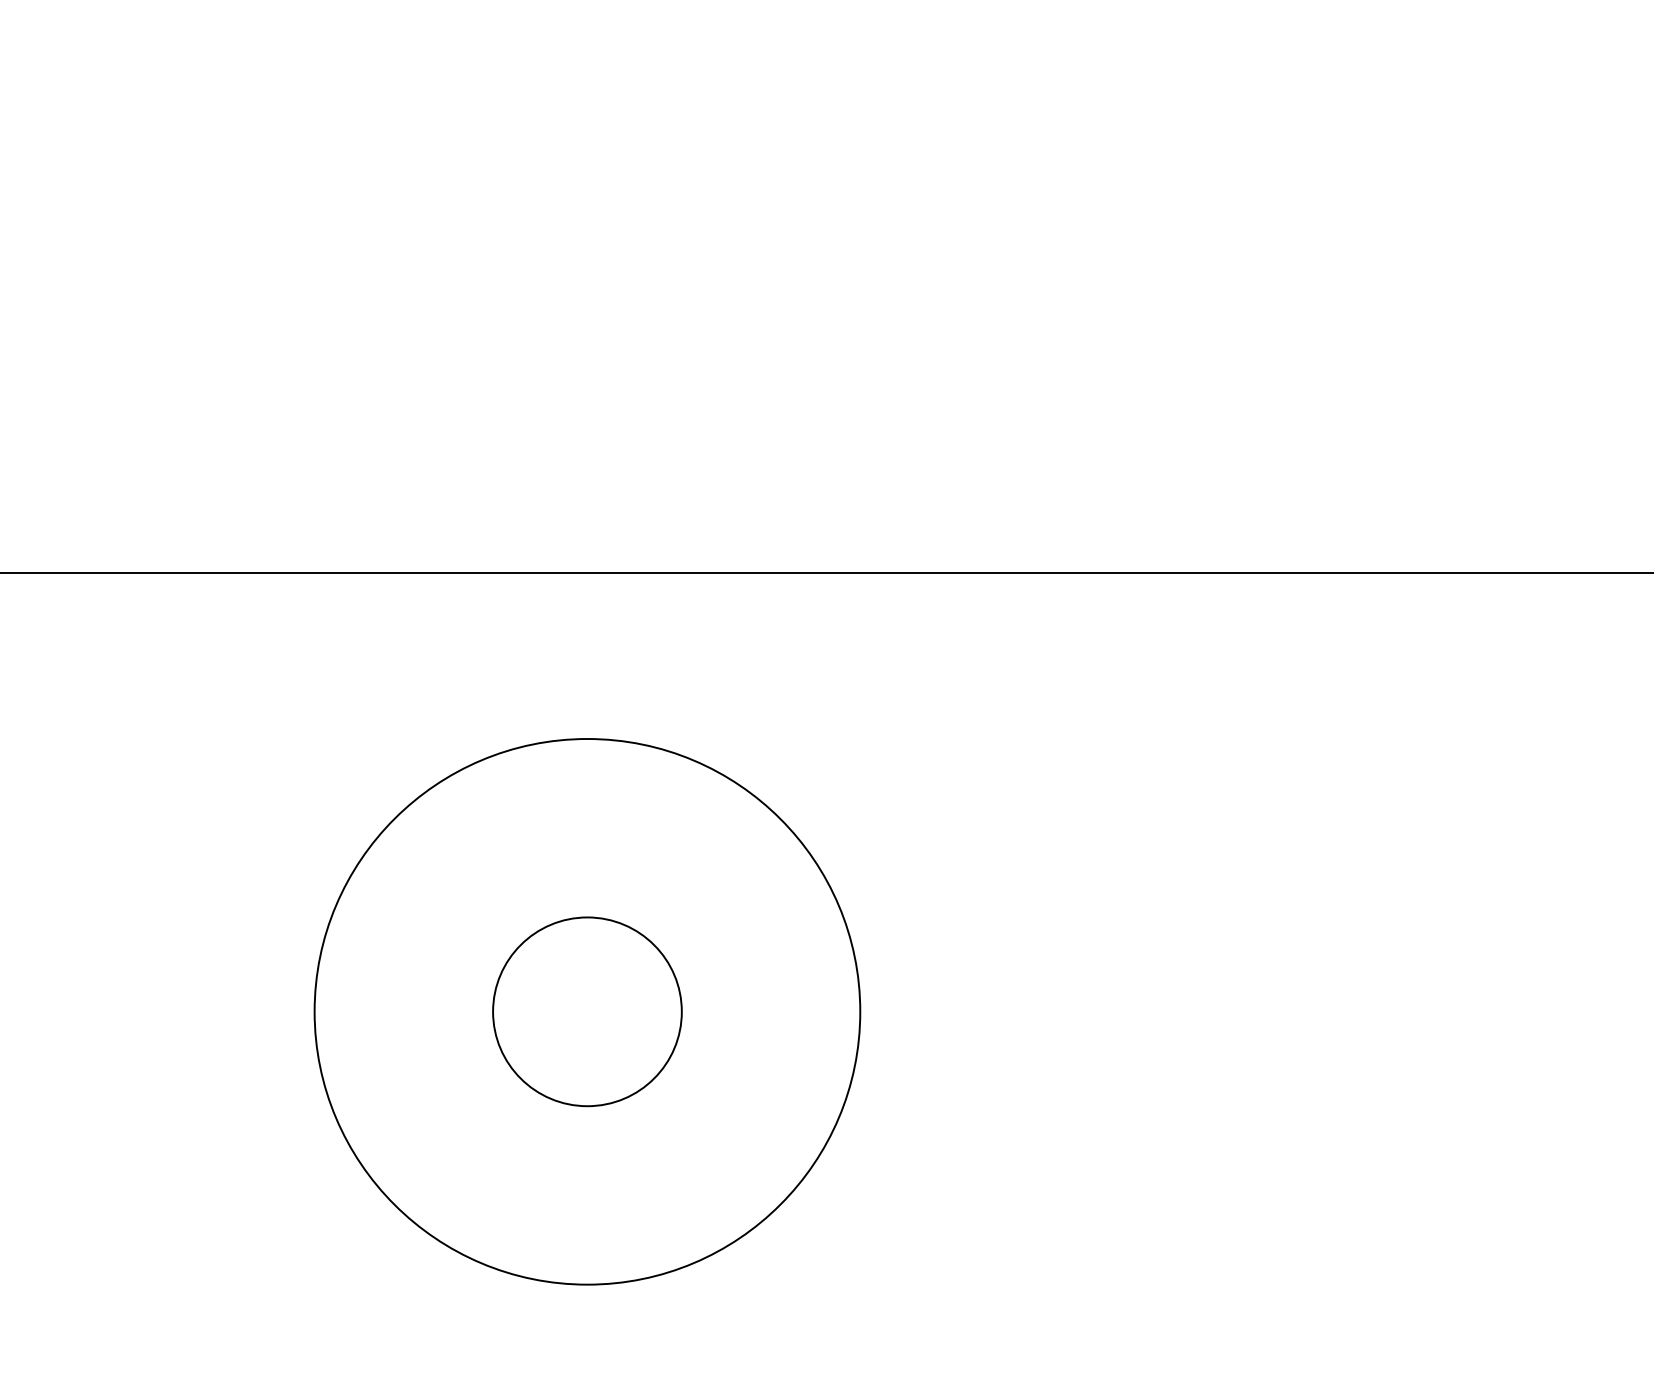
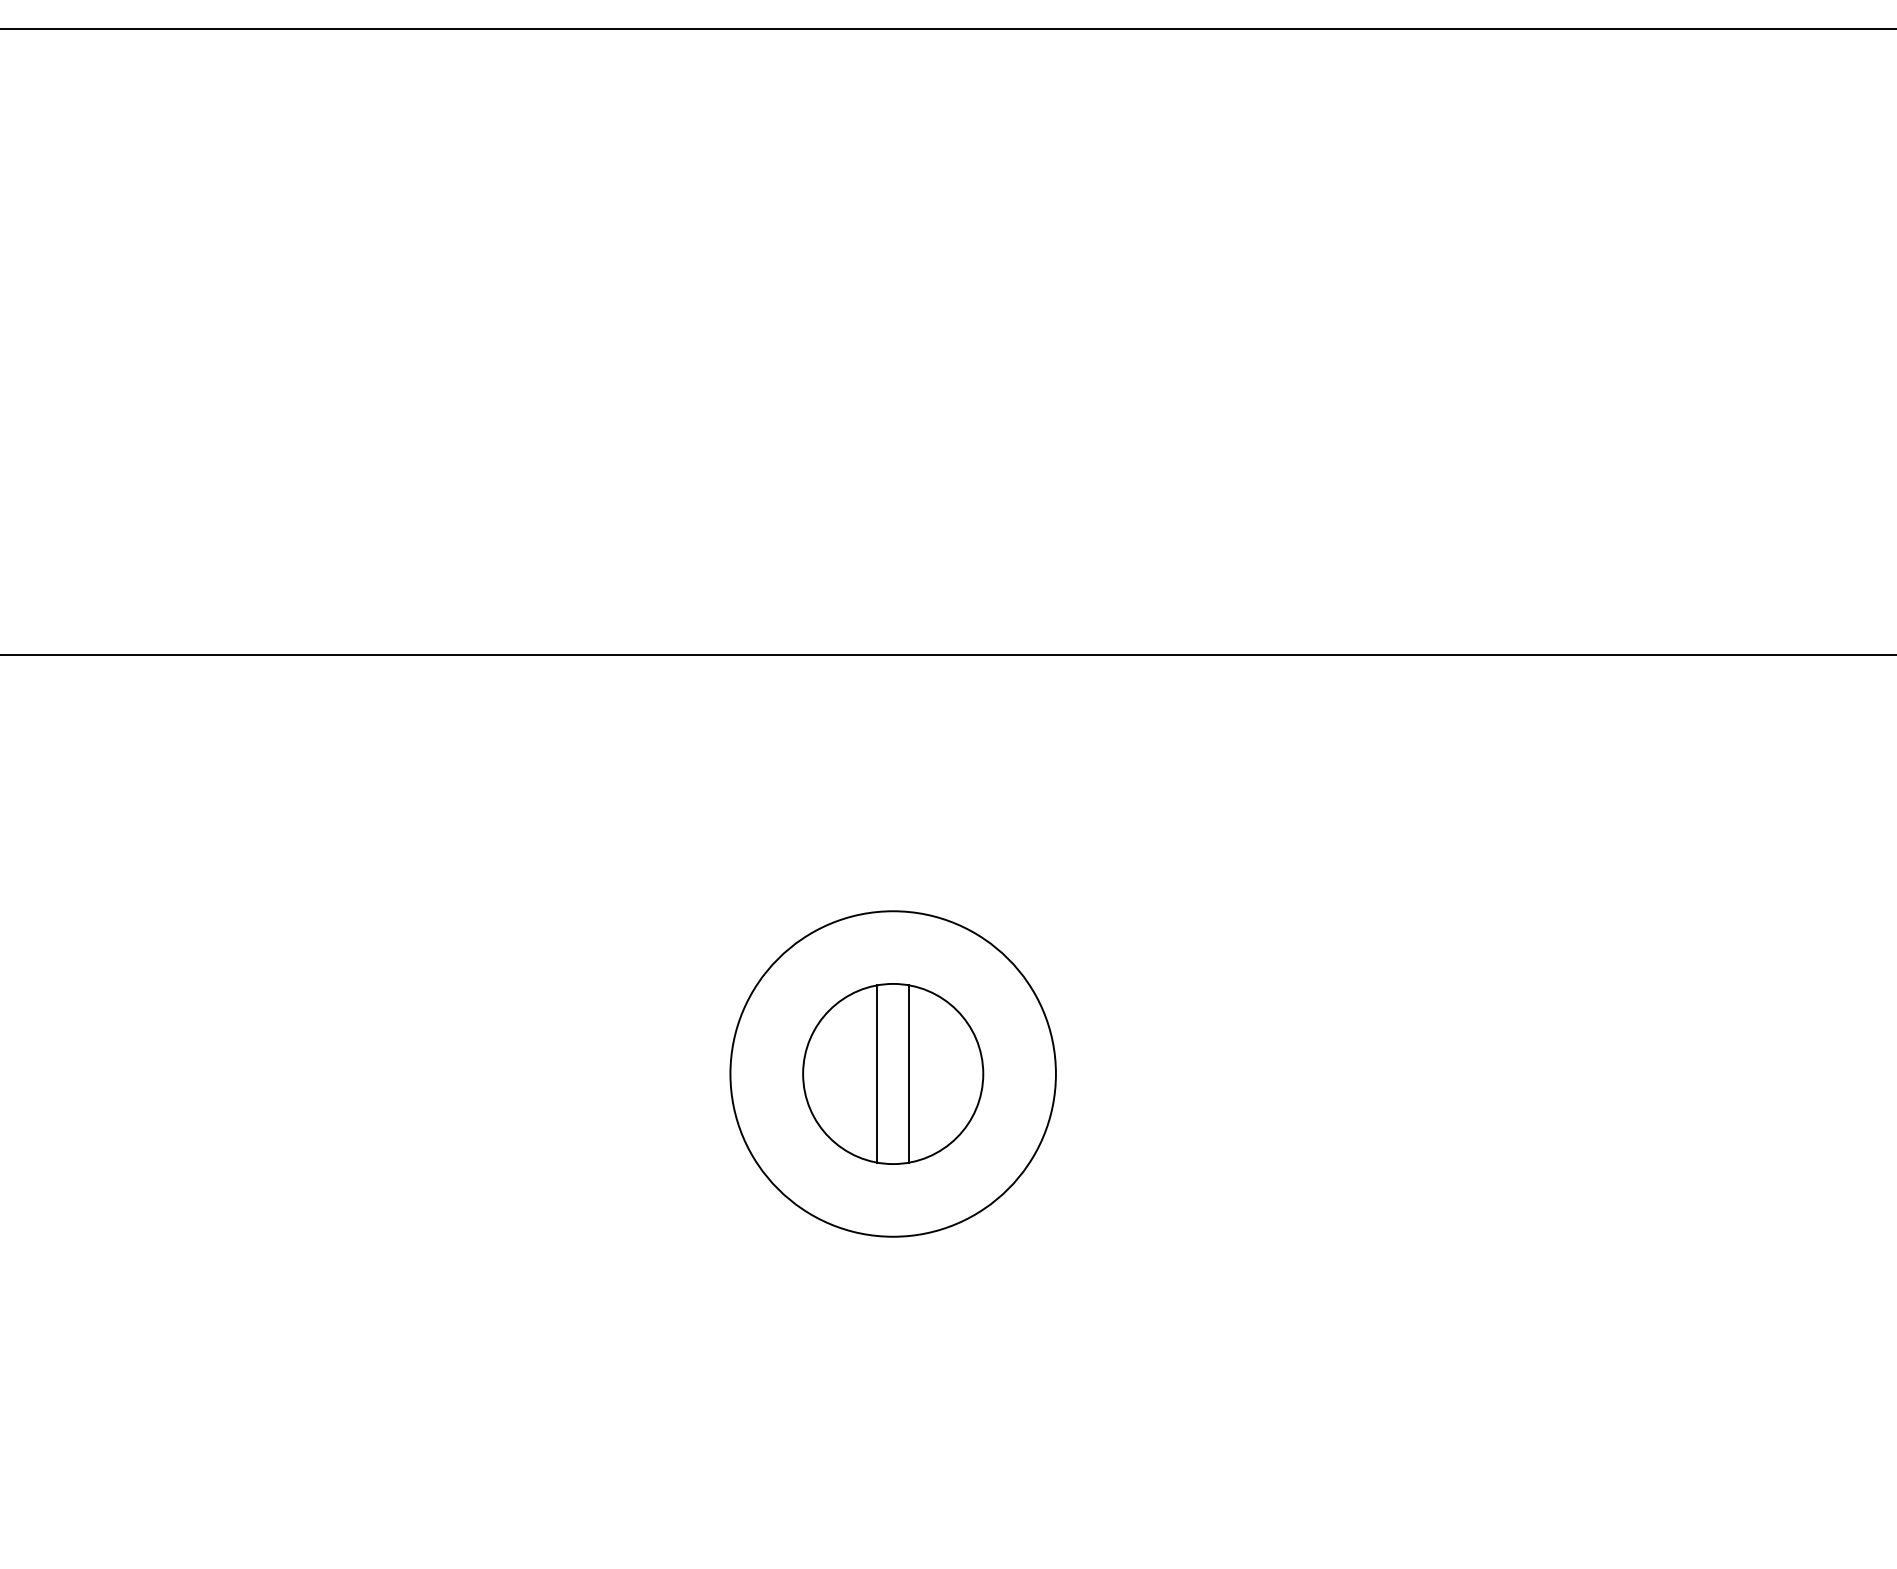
line: (571, 1011) -> (877, 1073), added
circle: (586, 1011) -> (892, 1073), size x0.62
line: (603, 1011) -> (908, 1073), added

